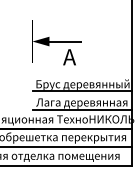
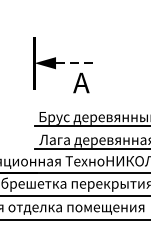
line: (66, 41) -> (77, 63), solid -> dashed

